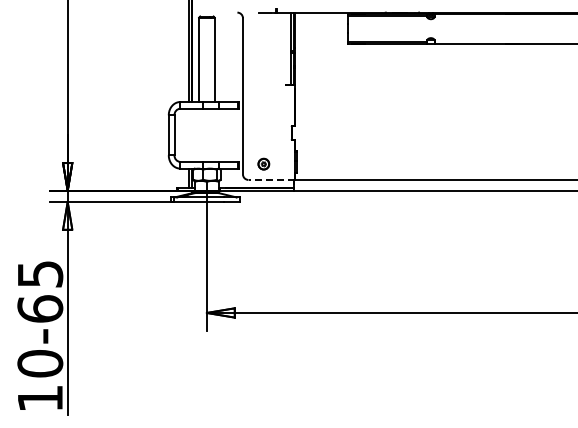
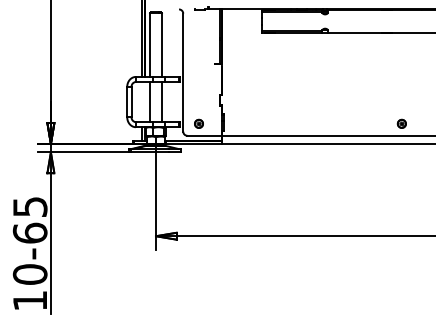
line: (199, 134) -> (150, 101), added
line: (214, 134) -> (161, 101), added
part: (532, 163) -> (401, 123), added
line: (271, 179) -> (204, 135), dashed -> solid

